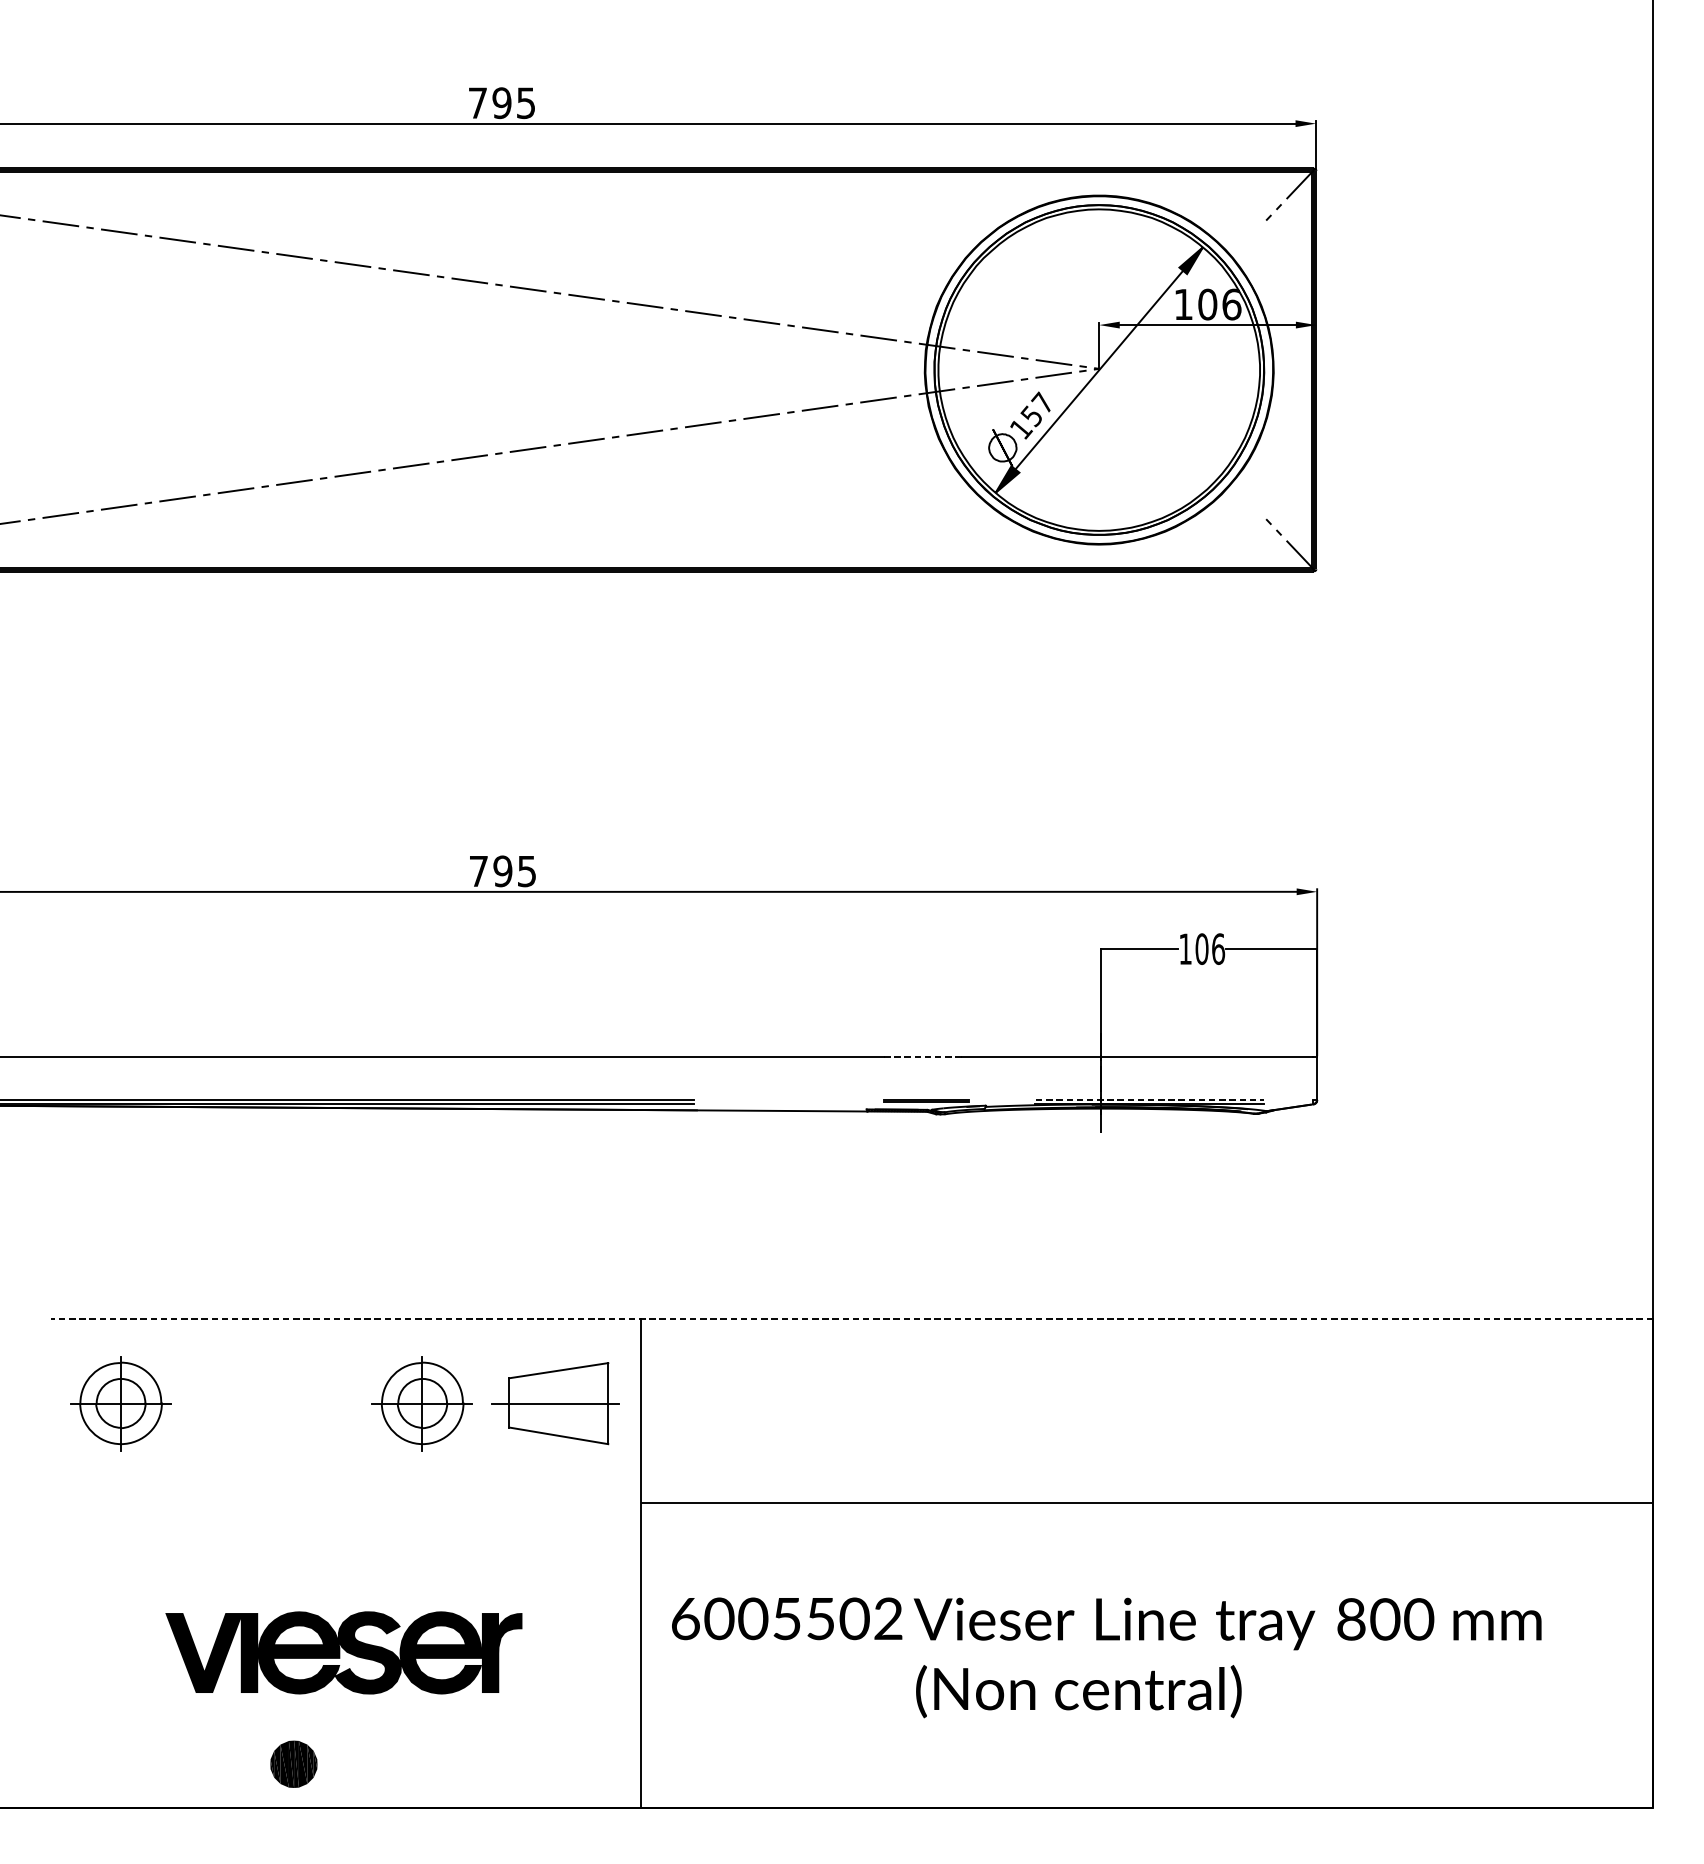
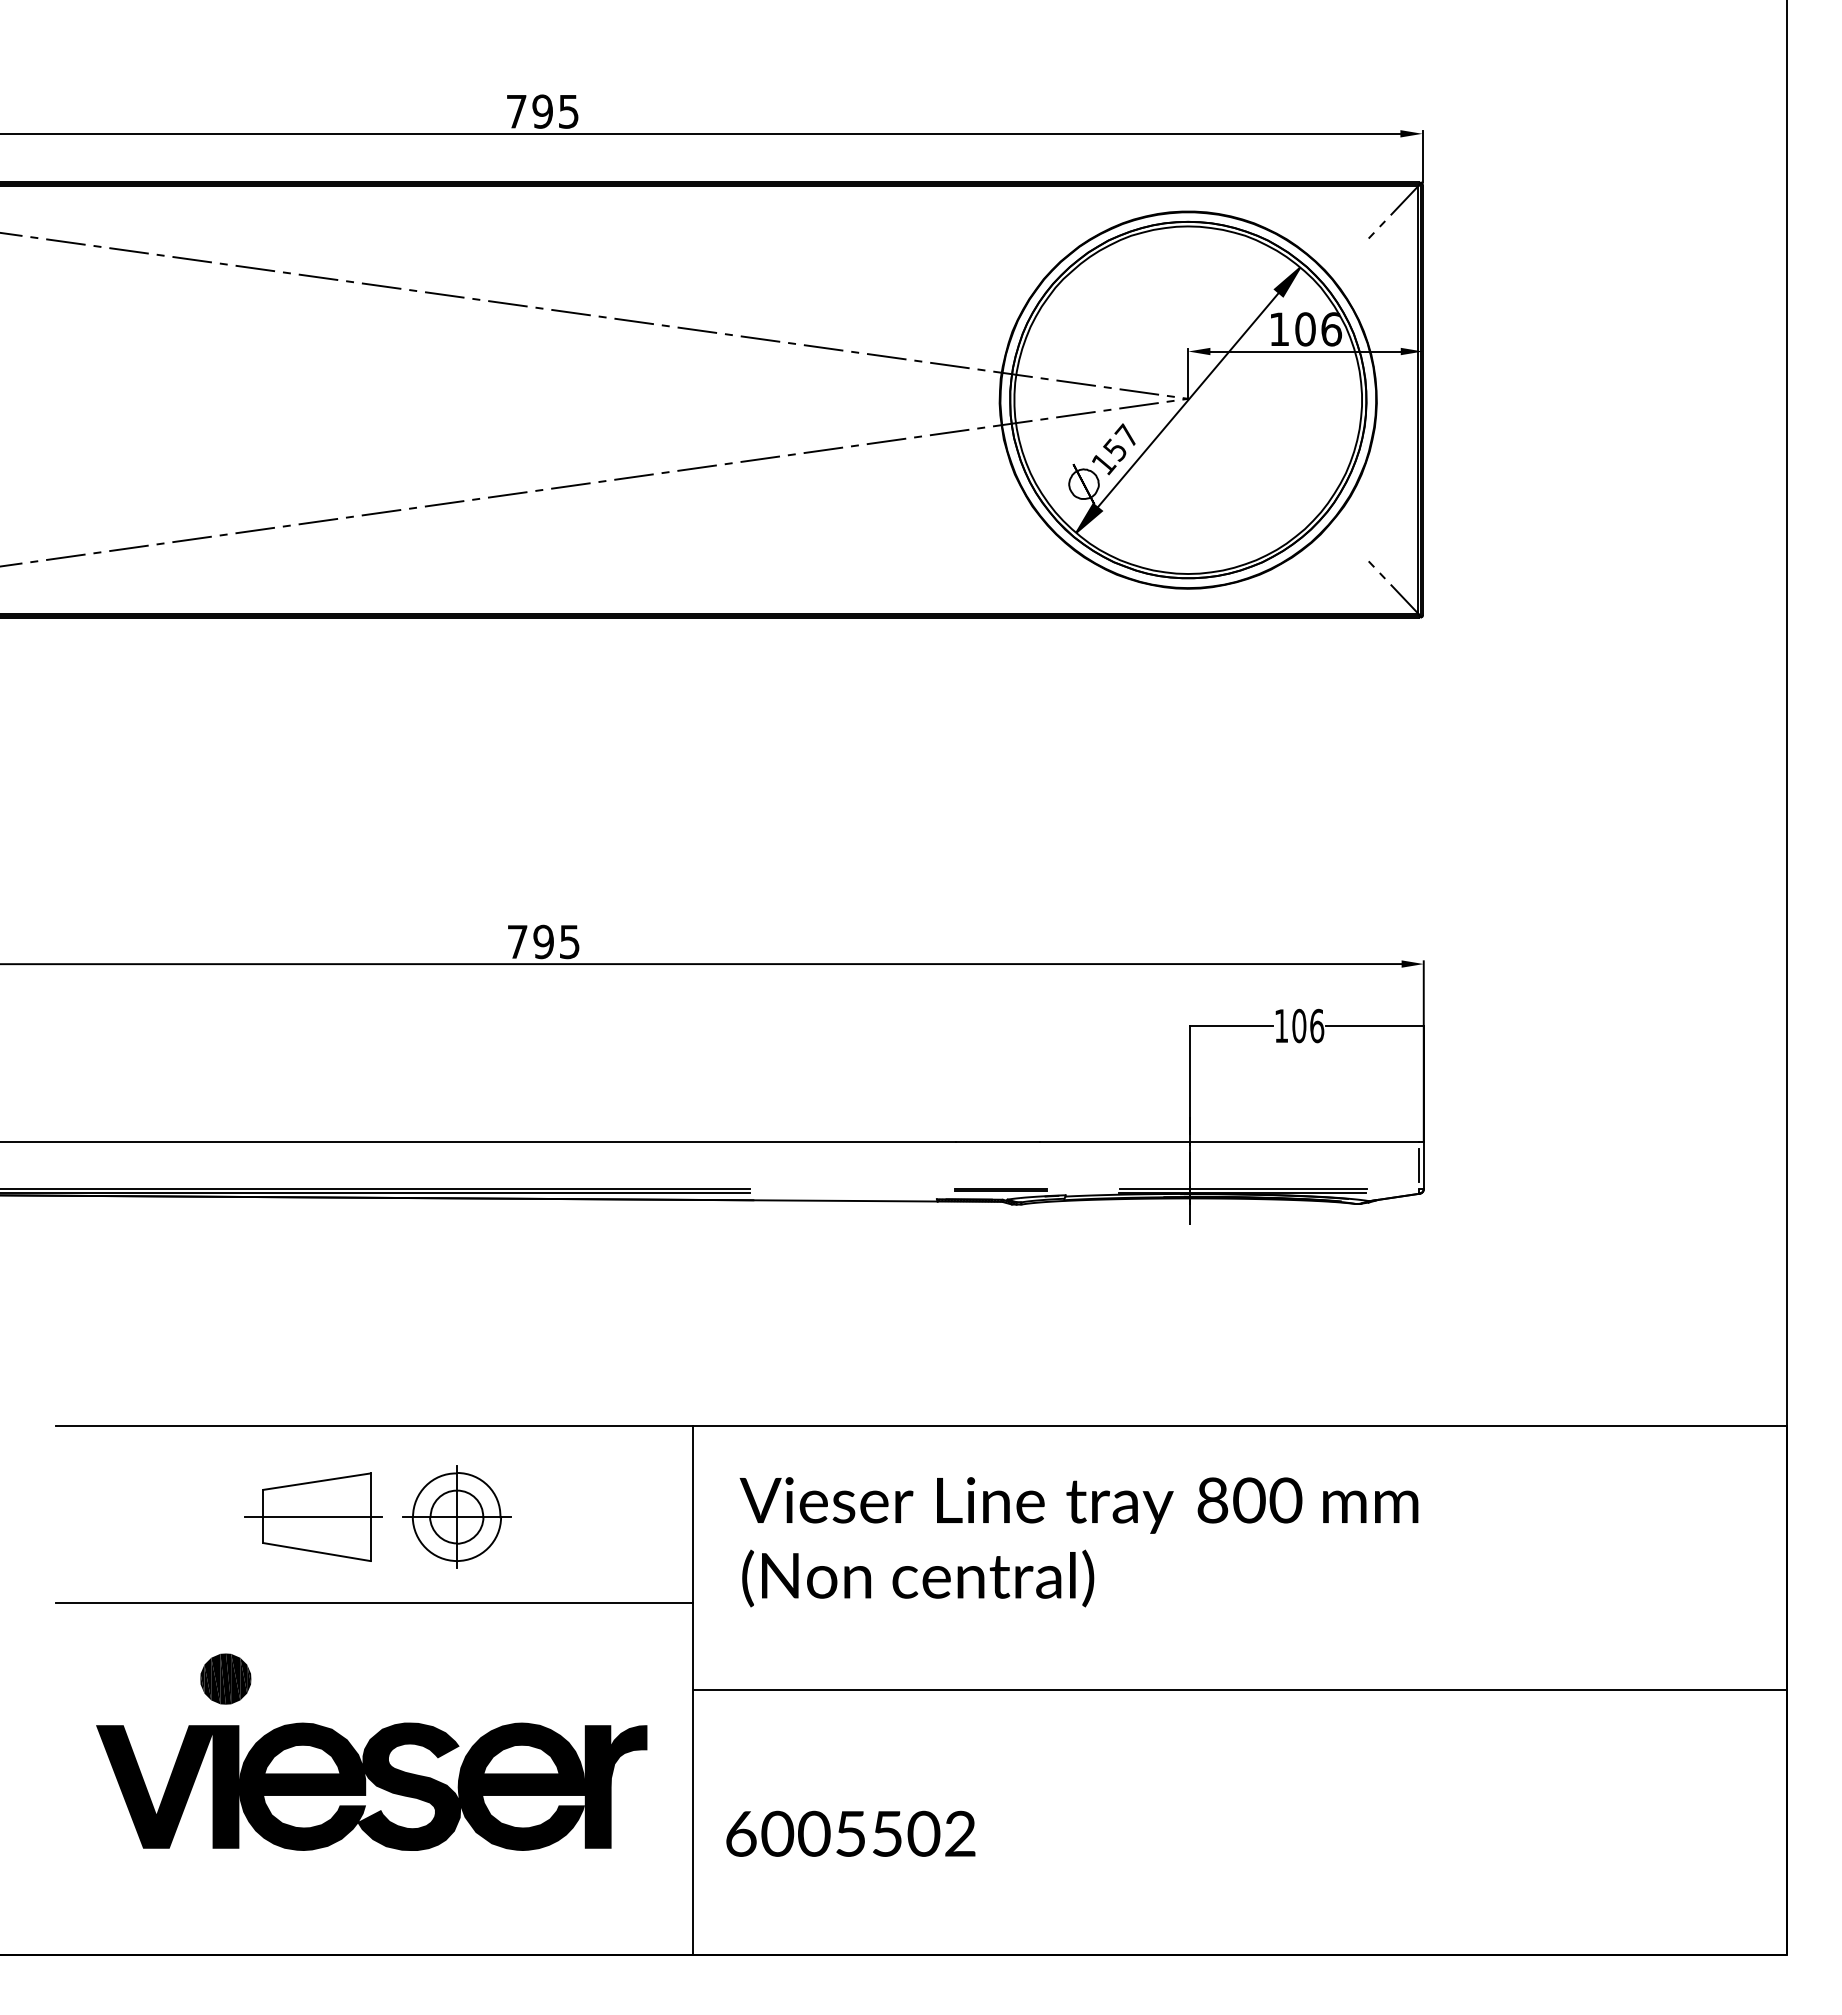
line: (922, 1056) -> (997, 1142), dashed -> solid
line: (1313, 1078) -> (1419, 1165), added
line: (1150, 1099) -> (1243, 1188), dashed -> solid
line: (852, 1318) -> (921, 1425), dashed -> solid
part: (120, 1402) -> (130, 1516), removed
part: (555, 1402) -> (313, 1516), moved
line: (345, 1483) -> (373, 1603), added
line: (1147, 1503) -> (1240, 1690), moved
text: (786, 1618) -> (850, 1833), moved
part: (343, 1652) -> (371, 1786), size x1.43
text: (1227, 1658) -> (1078, 1542), moved
part: (293, 1763) -> (225, 1678), moved

